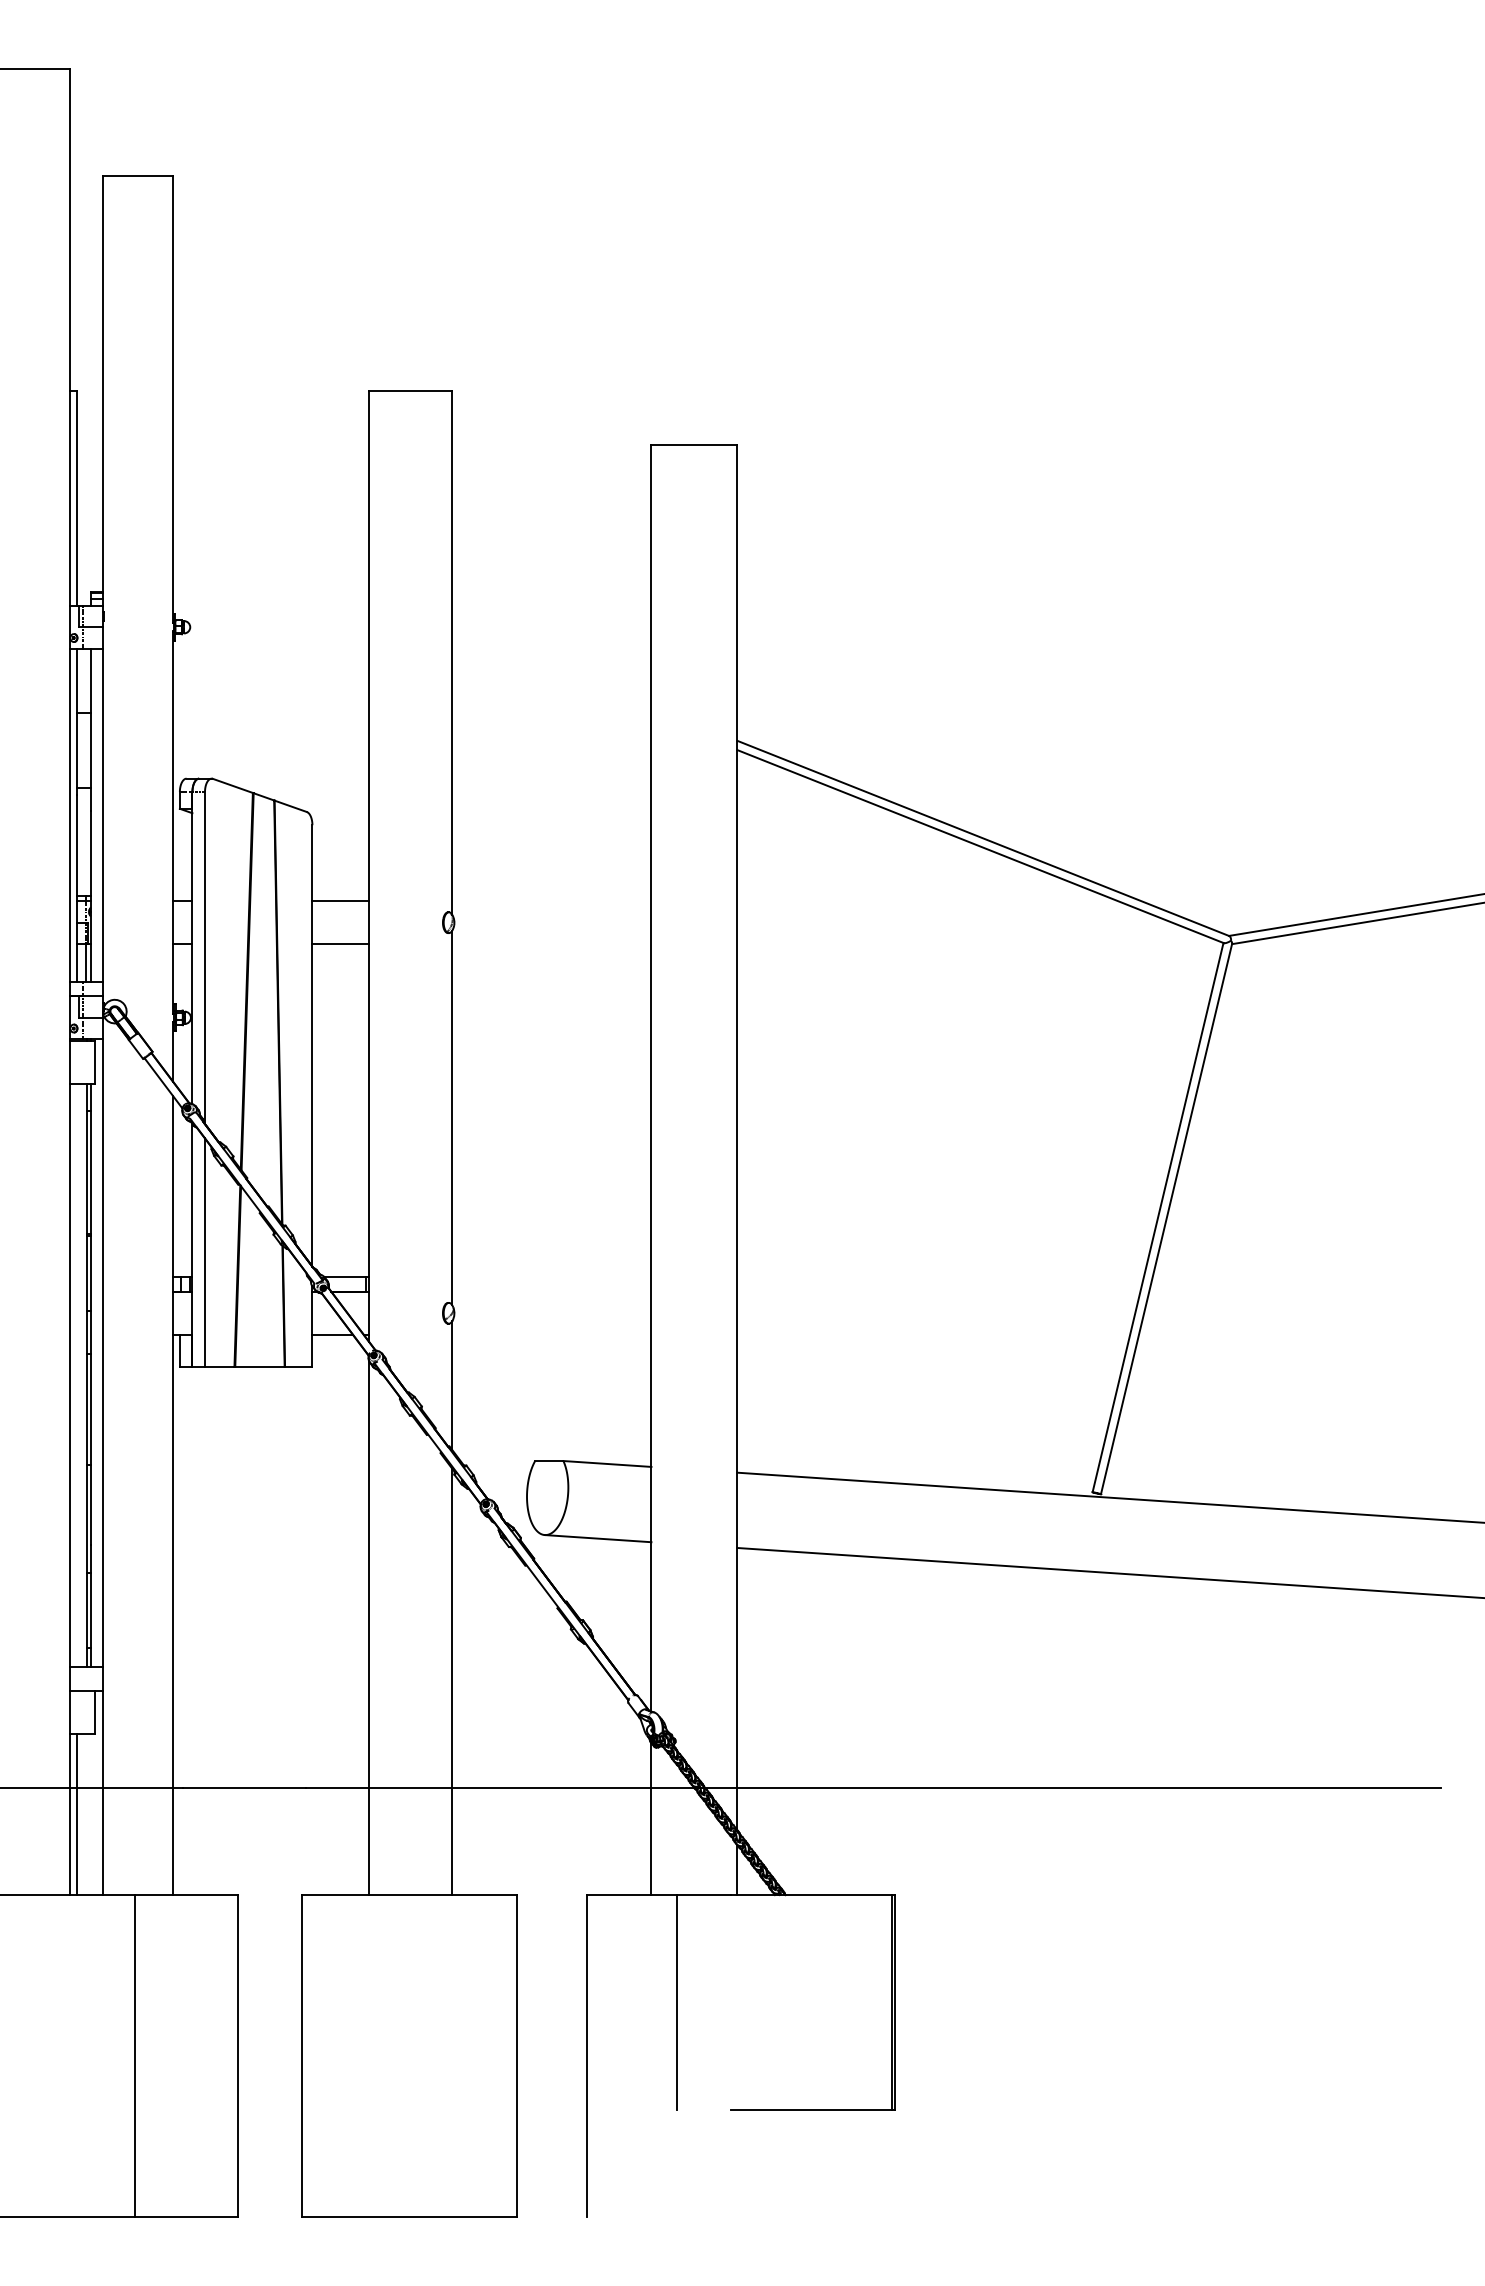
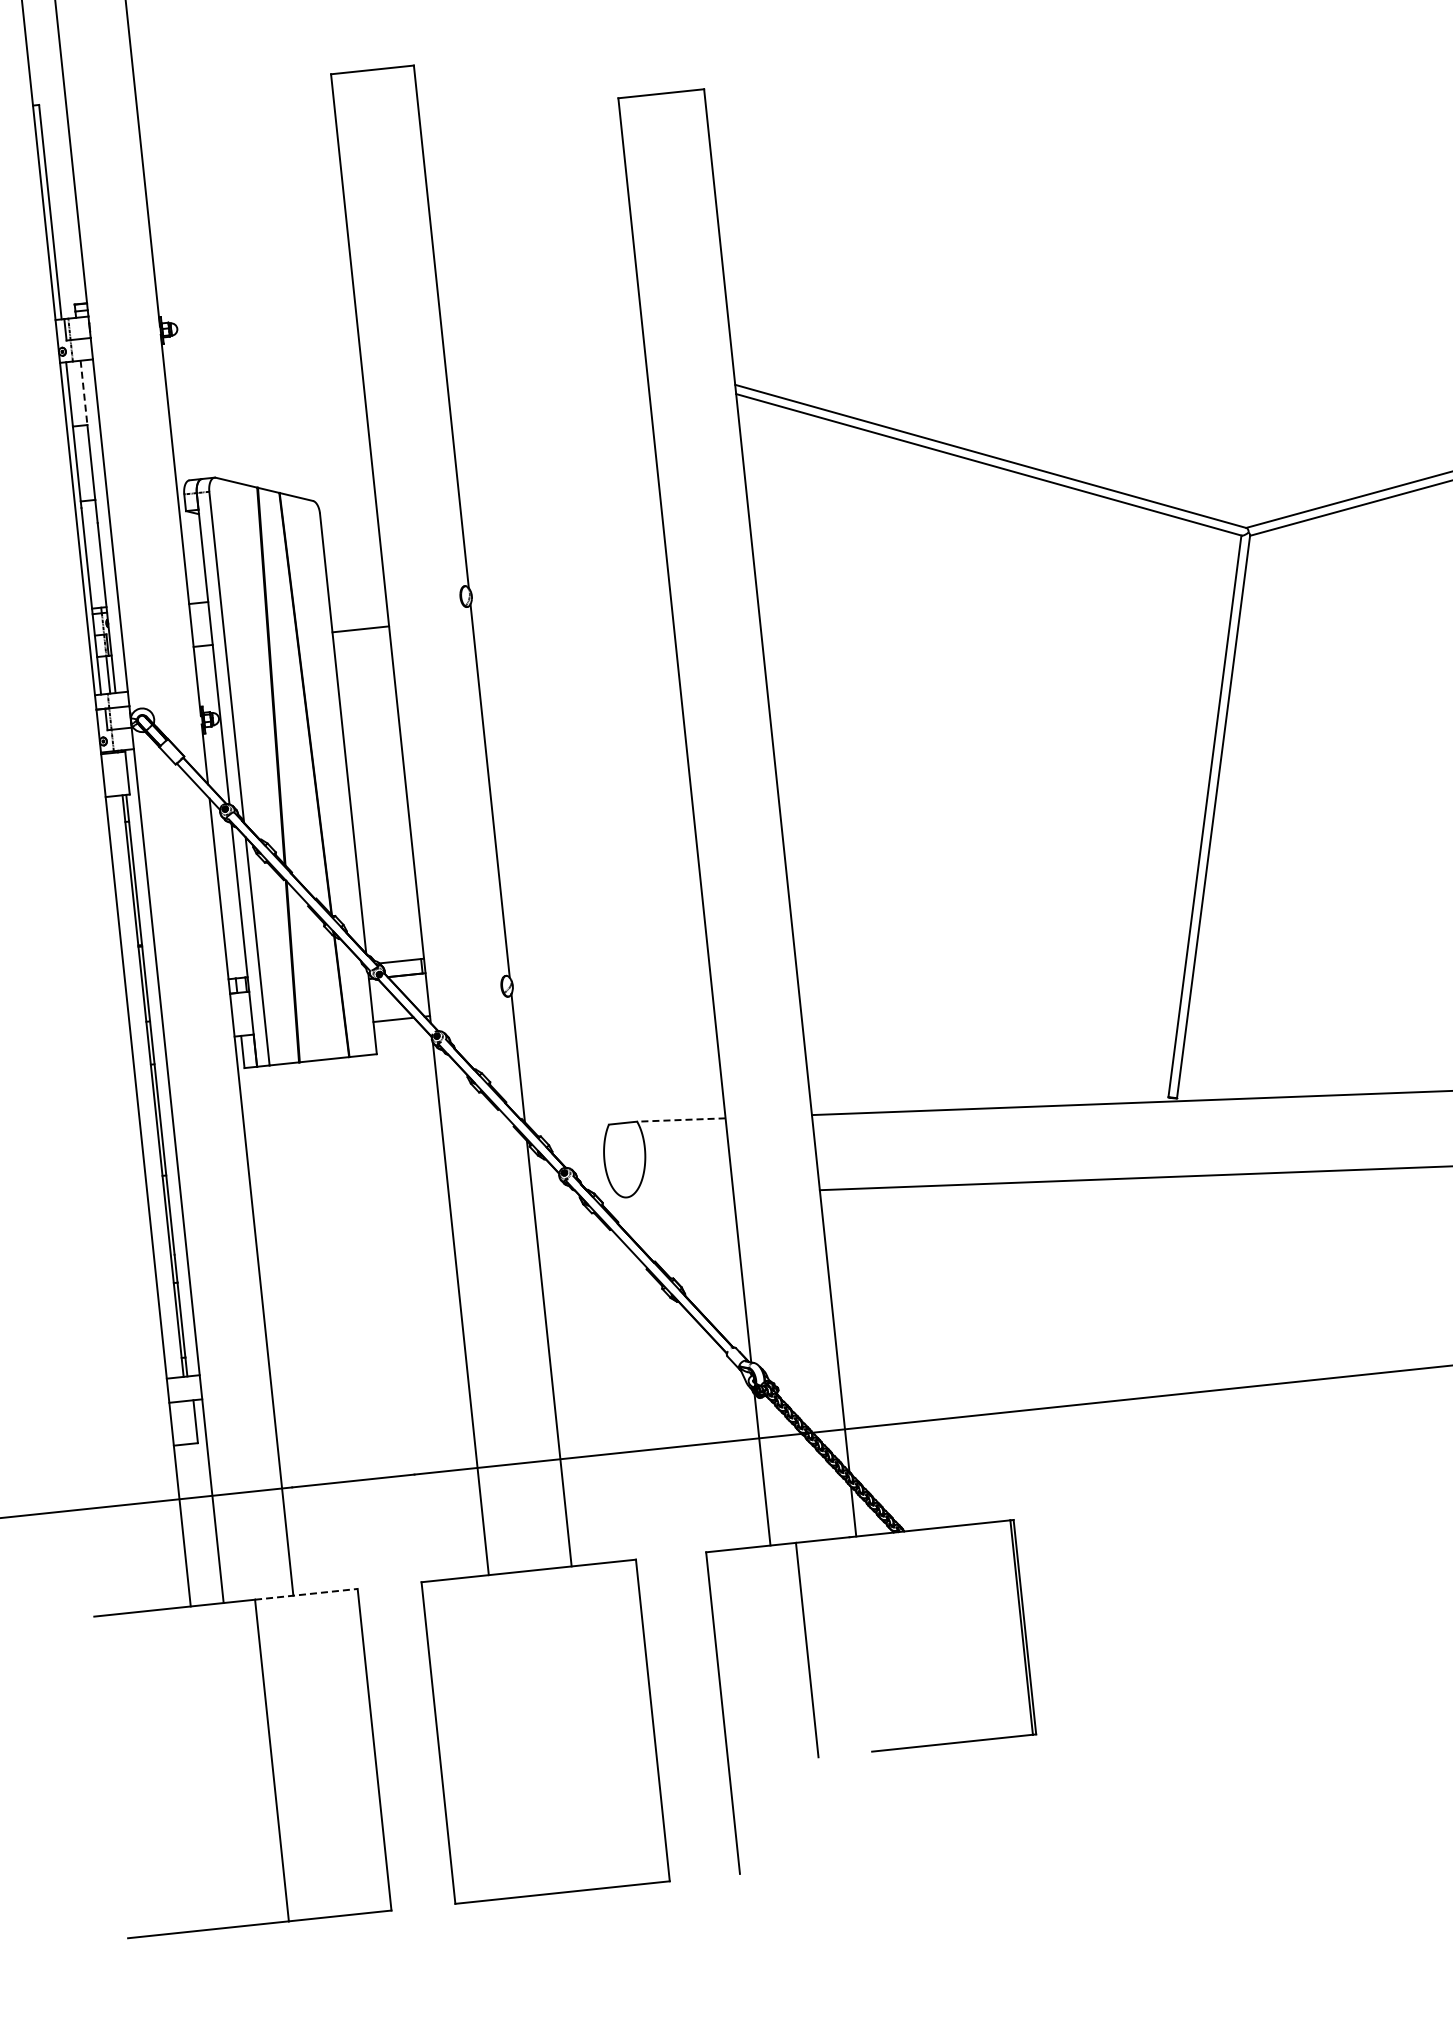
line: (91, 681) -> (84, 393), solid -> dashed
line: (340, 901) -> (356, 586), removed
line: (606, 1463) -> (680, 1119), solid -> dashed
line: (597, 1538) -> (679, 1195), removed
line: (76, 1814) -> (188, 1525), removed
line: (186, 1895) -> (306, 1594), solid -> dashed

